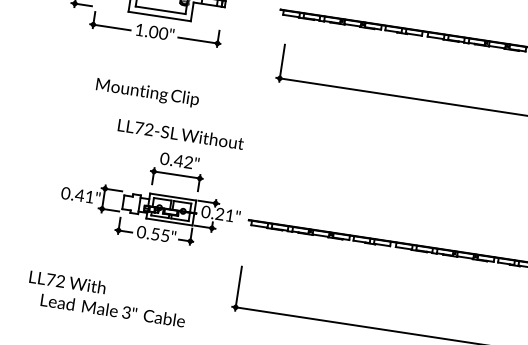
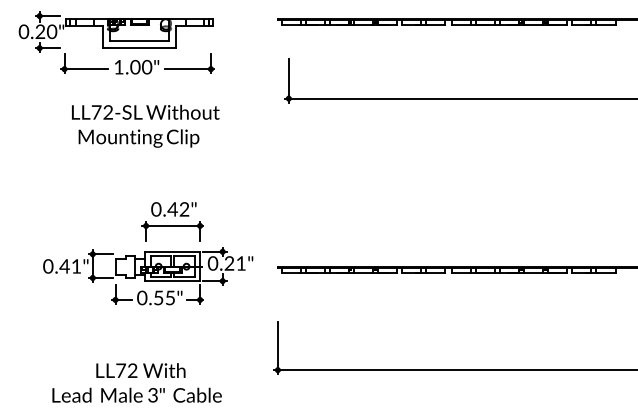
text: (180, 133) -> (145, 111), moved
part: (152, 195) -> (148, 253), moved
text: (67, 282) -> (140, 370), moved

